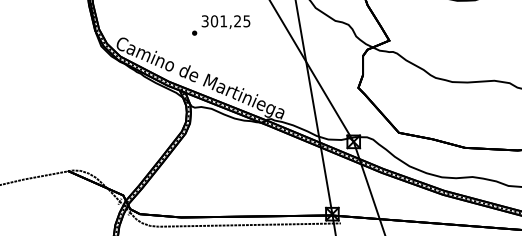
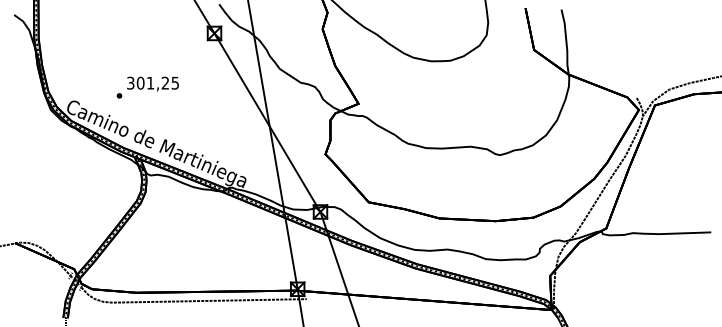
text: (220, 25) -> (147, 87), moved

